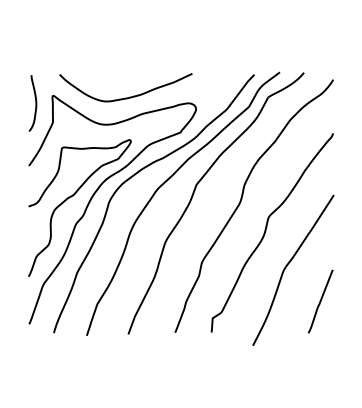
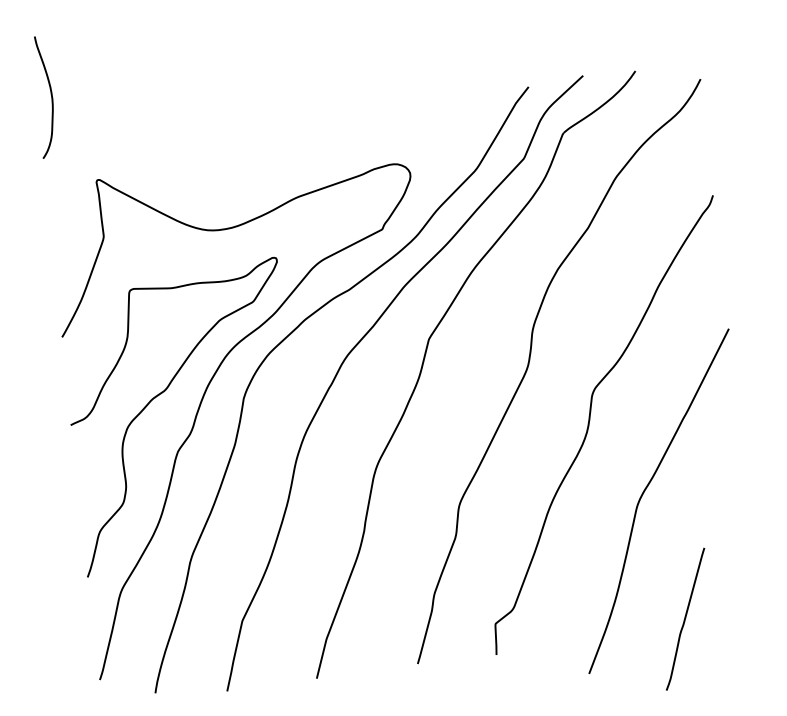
curve: (129, 96) -> (263, 163), removed
curve: (35, 103) -> (50, 96), moved
line: (320, 301) -> (685, 619), moved

